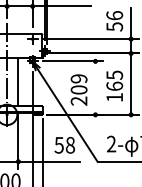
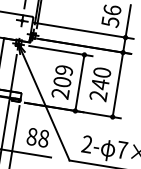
text: (114, 86) -> (100, 84), 165 -> 240
line: (95, 87) -> (80, 82), added
text: (58, 145) -> (31, 136), 58 -> 88

